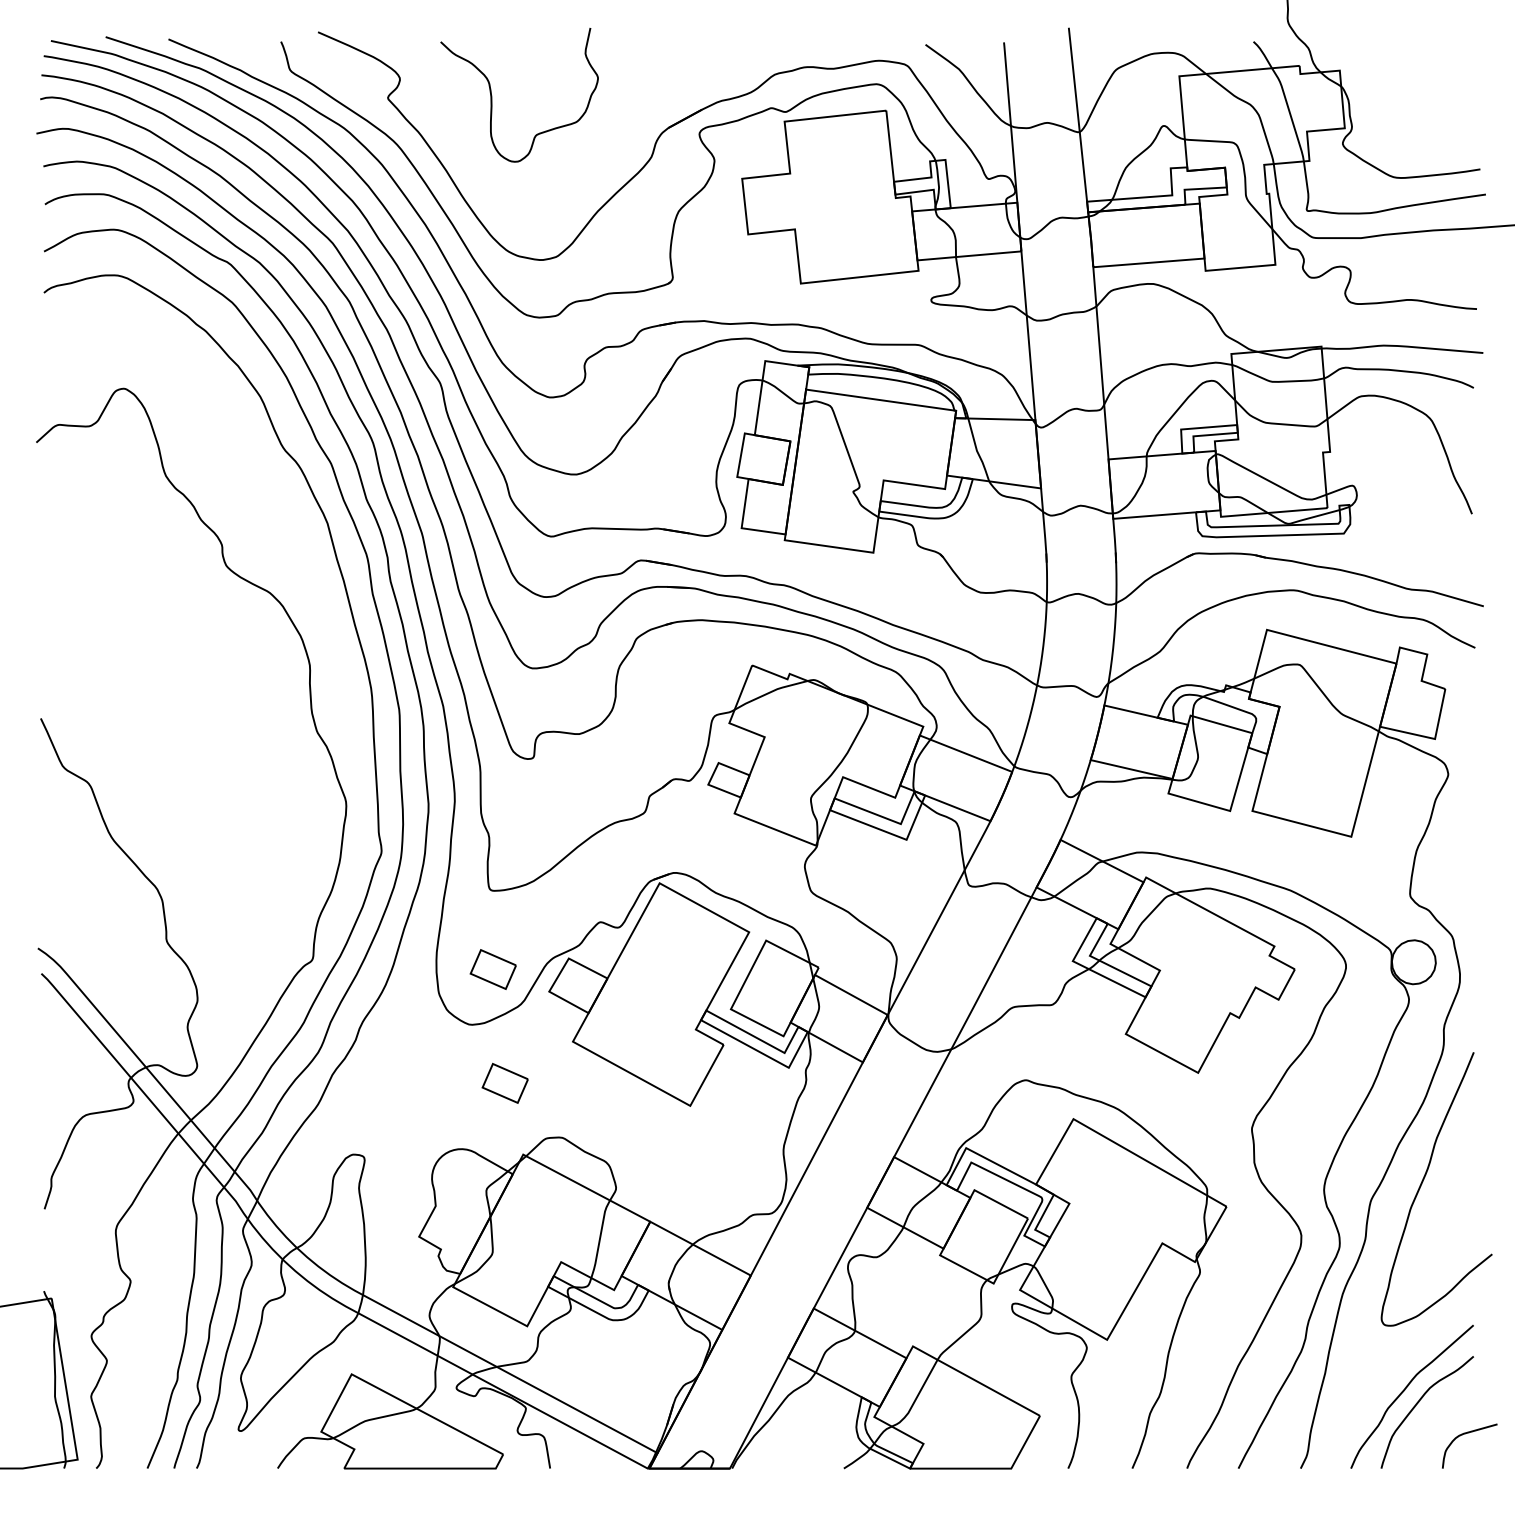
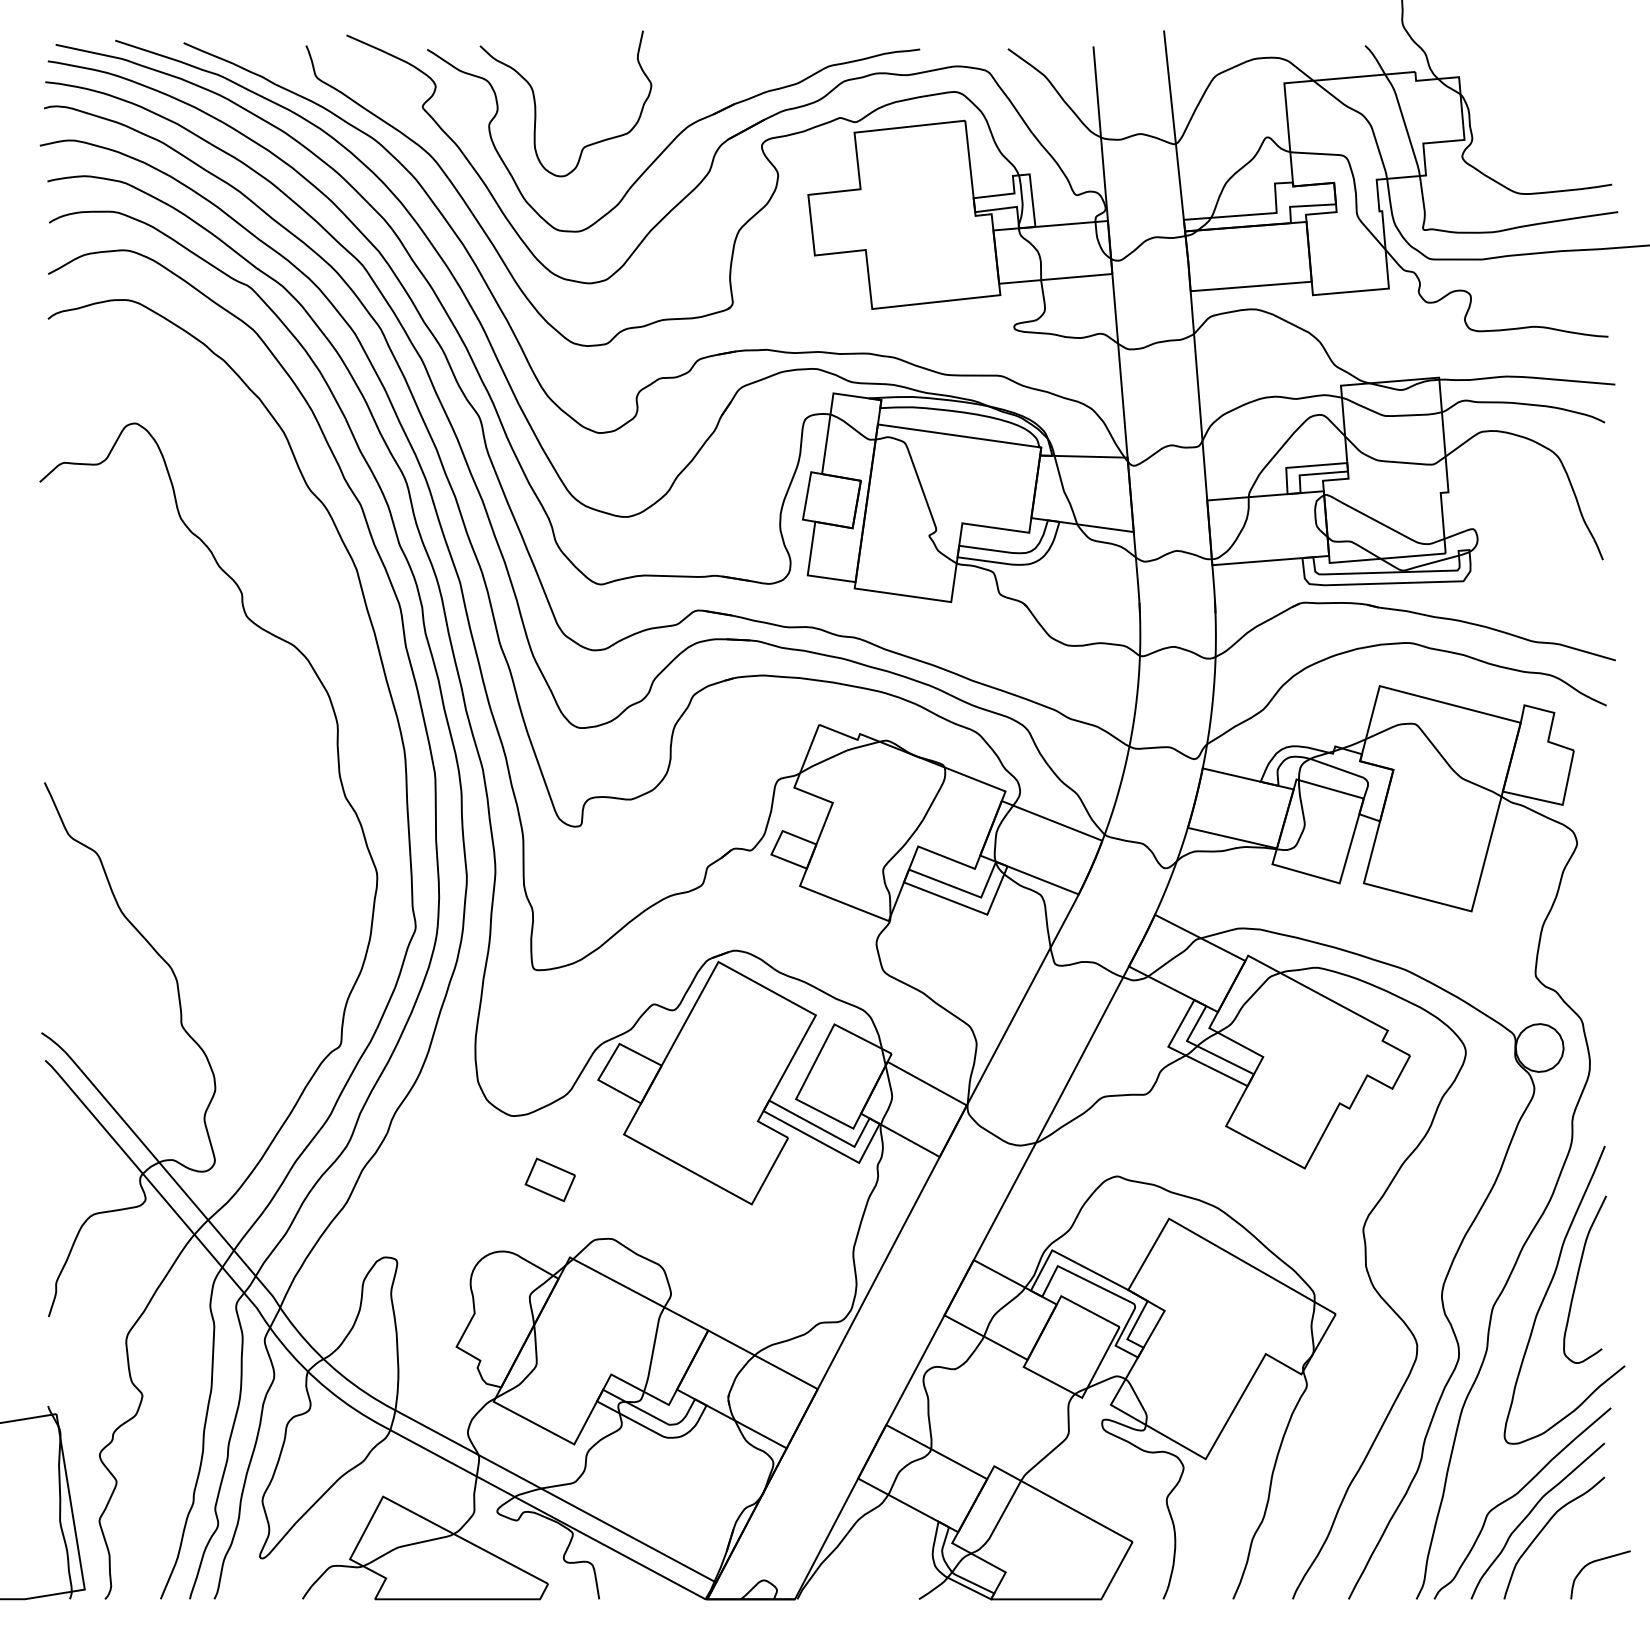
part: (618, 128) -> (673, 140), added
part: (492, 969) -> (536, 1055), removed
curve: (1449, 1173) -> (1578, 1277), added
curve: (1392, 1373) -> (1516, 1495), added

